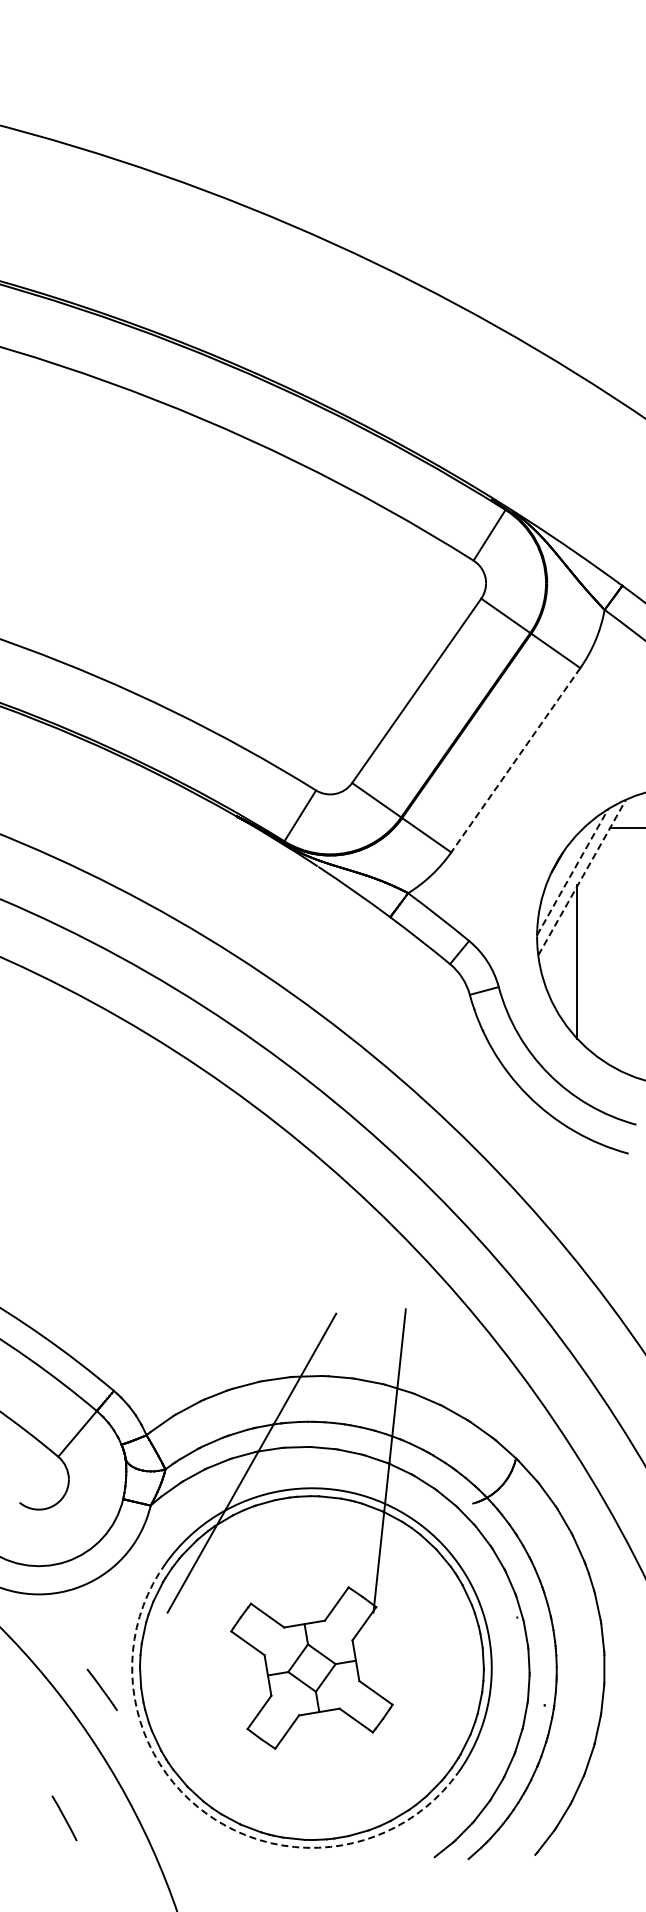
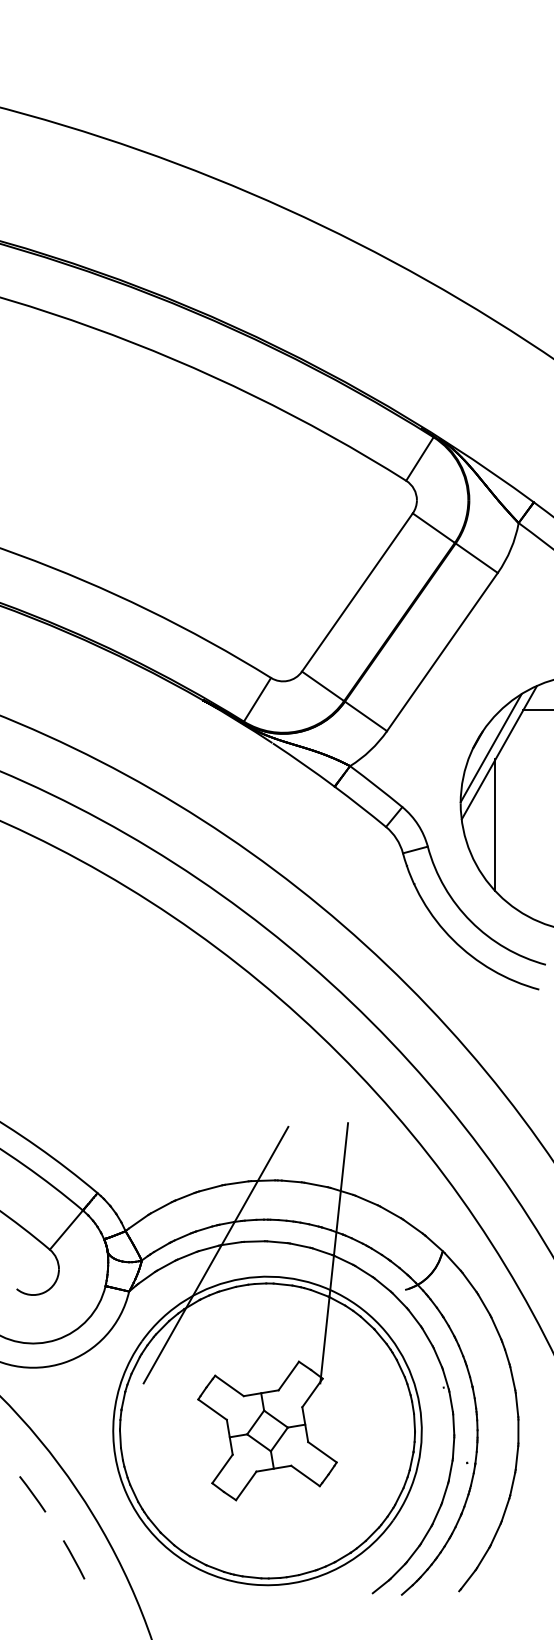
line: (515, 760) -> (442, 652), dashed -> solid
line: (572, 871) -> (491, 747), dashed -> solid
line: (582, 877) -> (499, 752), dashed -> solid
line: (101, 1689) -> (32, 1493), moved
arc: (207, 1814) -> (177, 1556), dashed -> solid
line: (64, 1818) -> (74, 1560), moved

